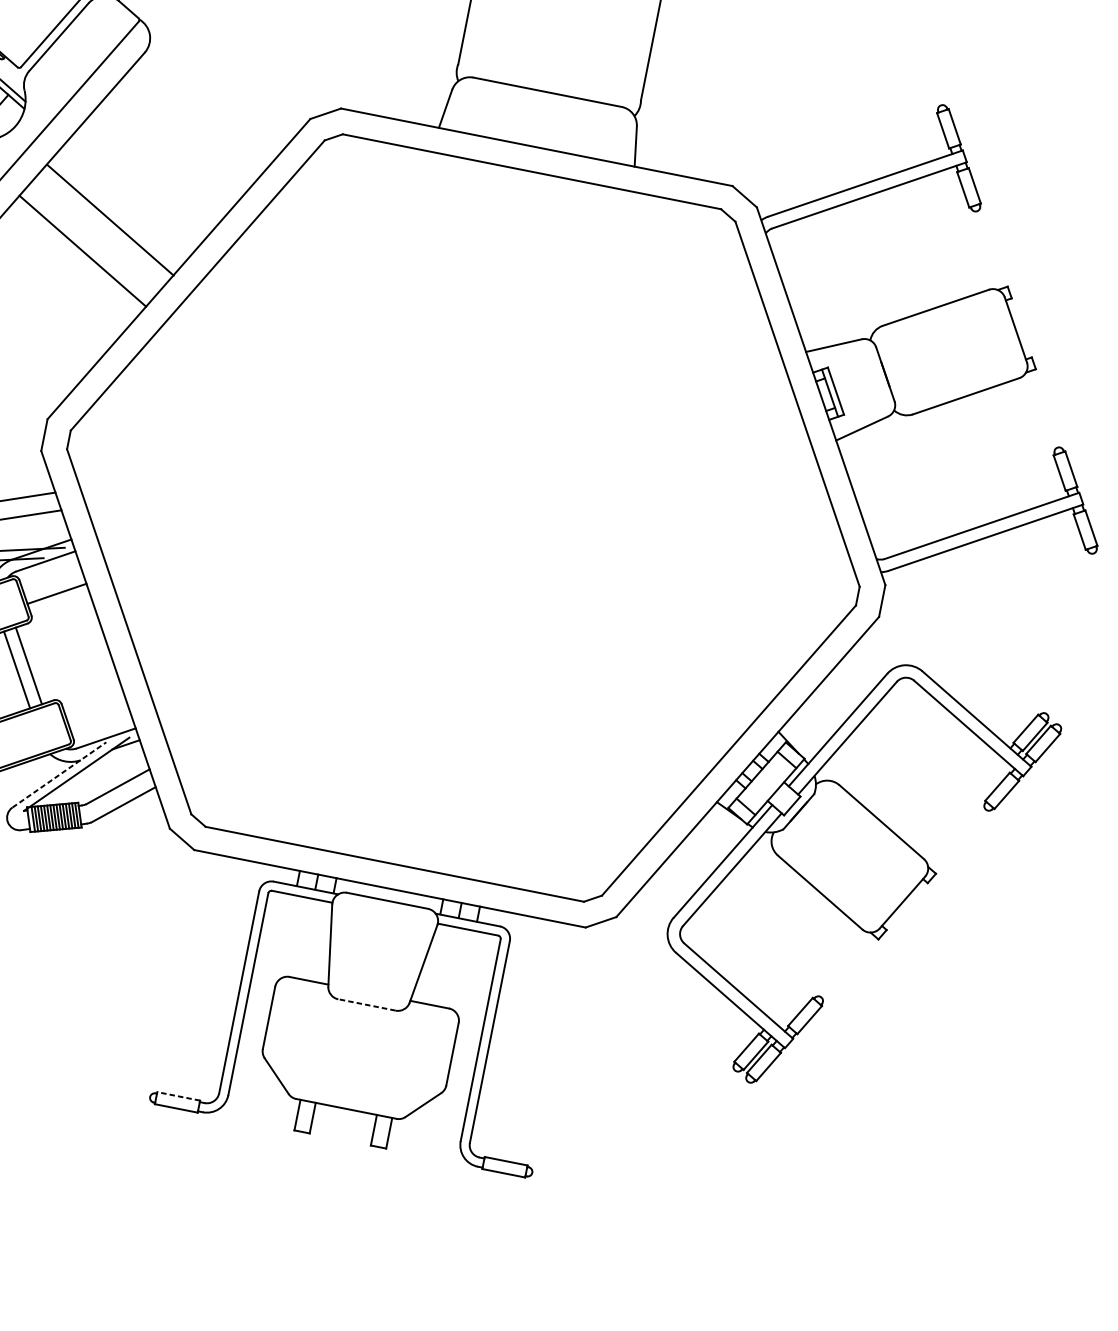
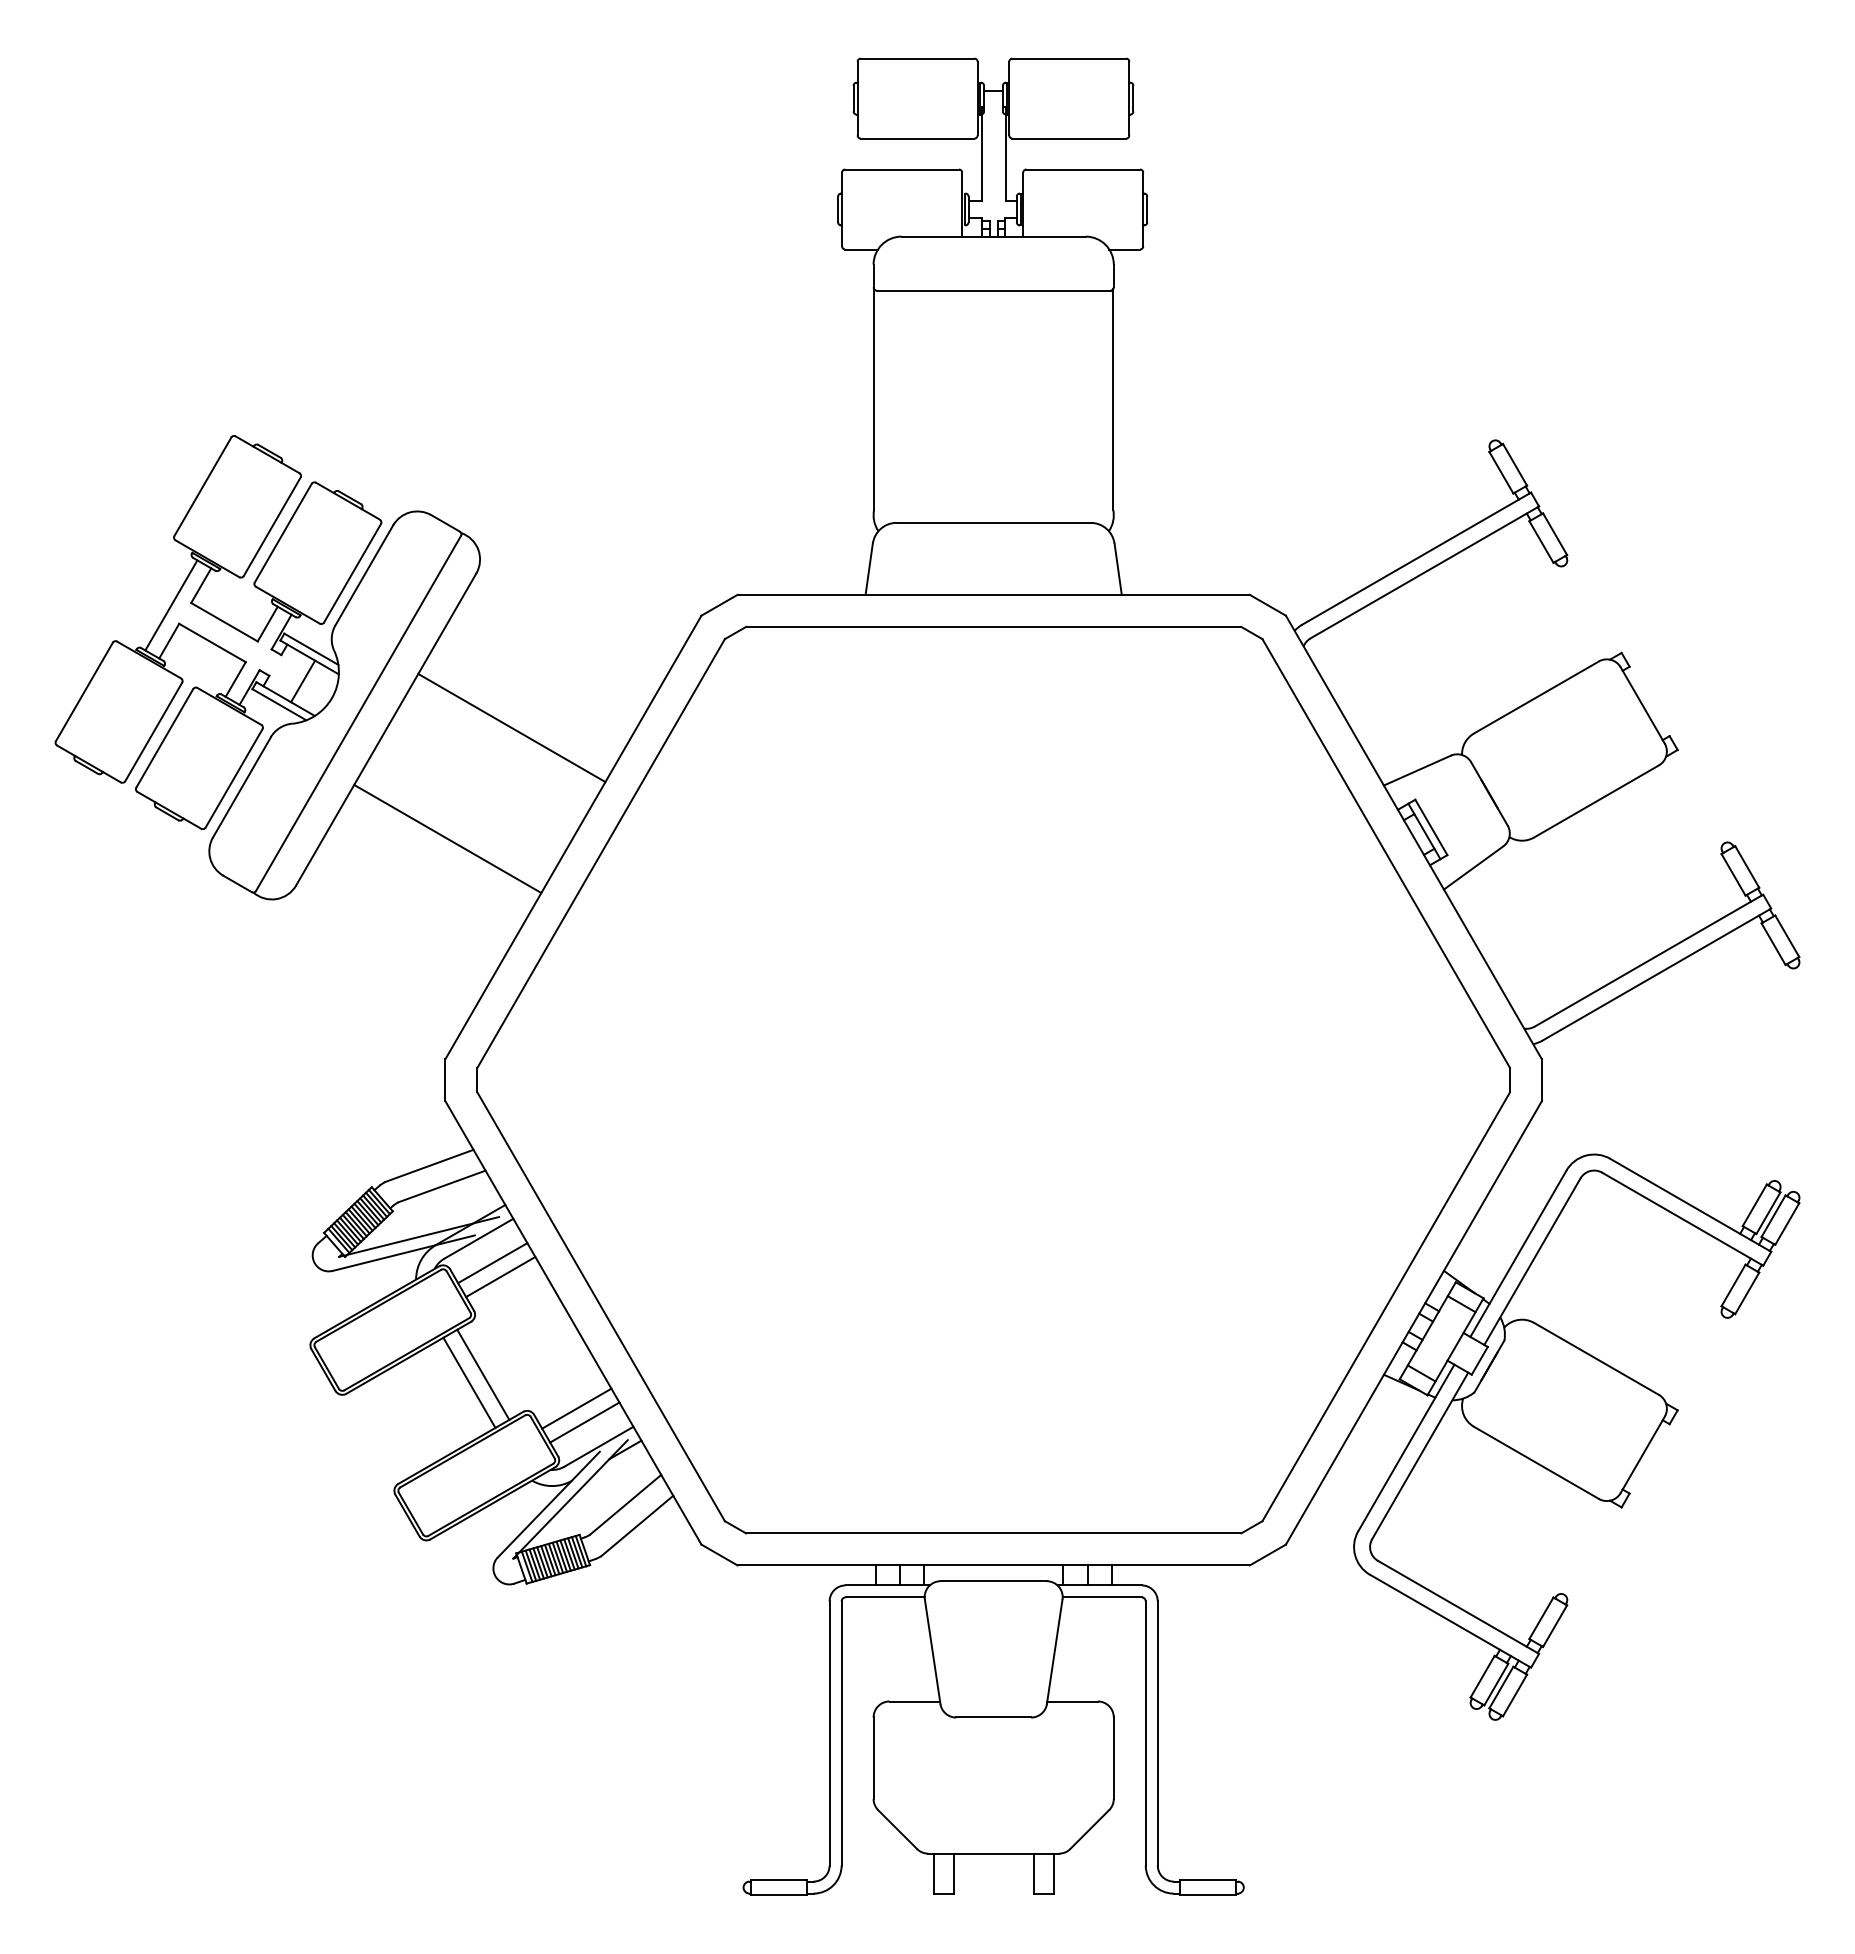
line: (110, 219) -> (511, 727), moved
line: (52, 582) -> (492, 1263), added
line: (94, 705) -> (576, 1408), added
line: (98, 717) -> (584, 1422), added
line: (59, 775) -> (549, 1504), dashed -> solid
line: (366, 1004) -> (993, 1717), dashed -> solid
line: (178, 1096) -> (778, 1879), dashed -> solid

